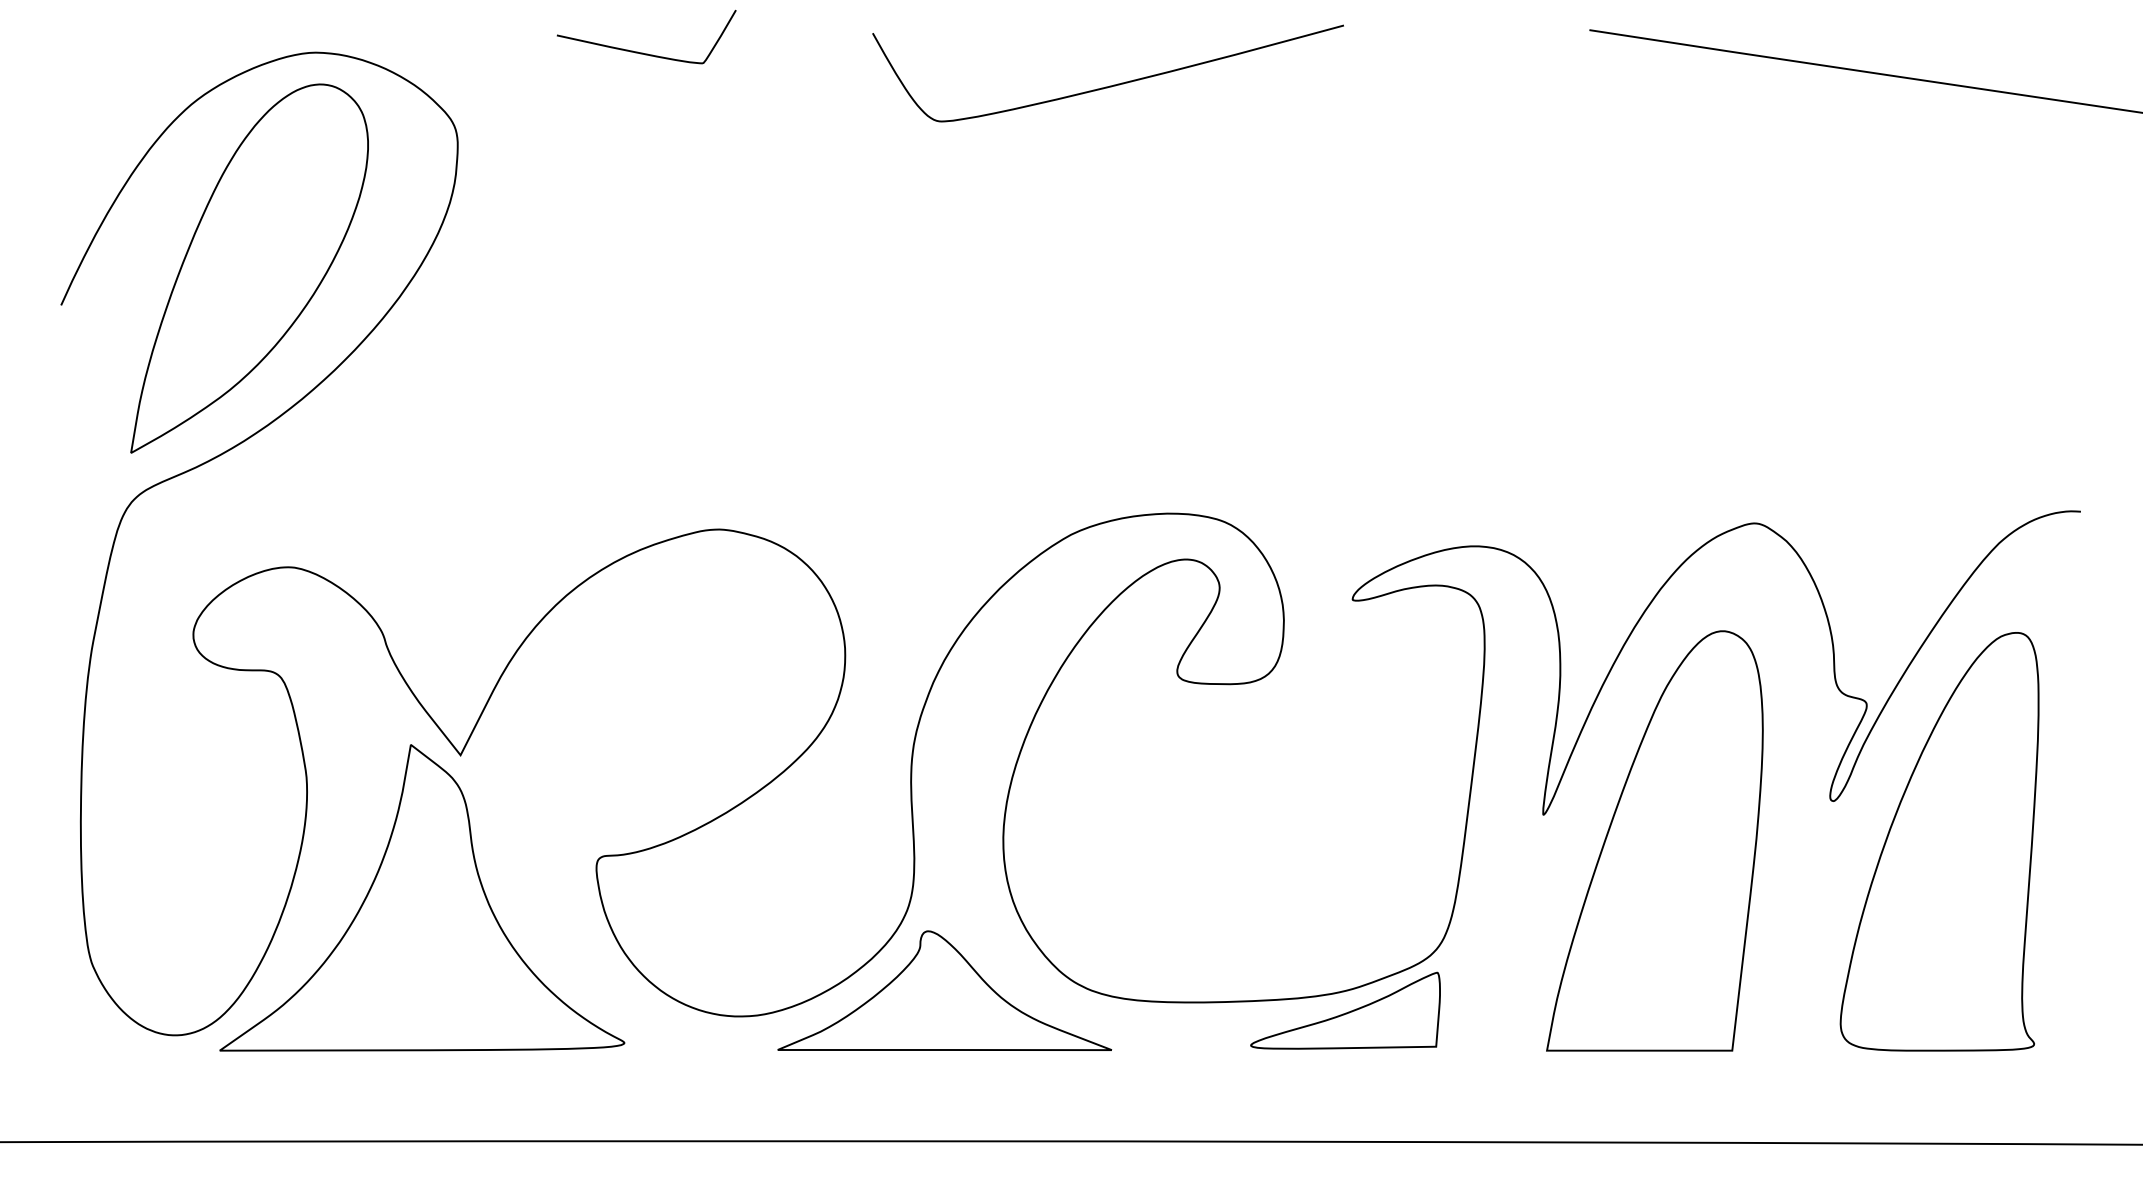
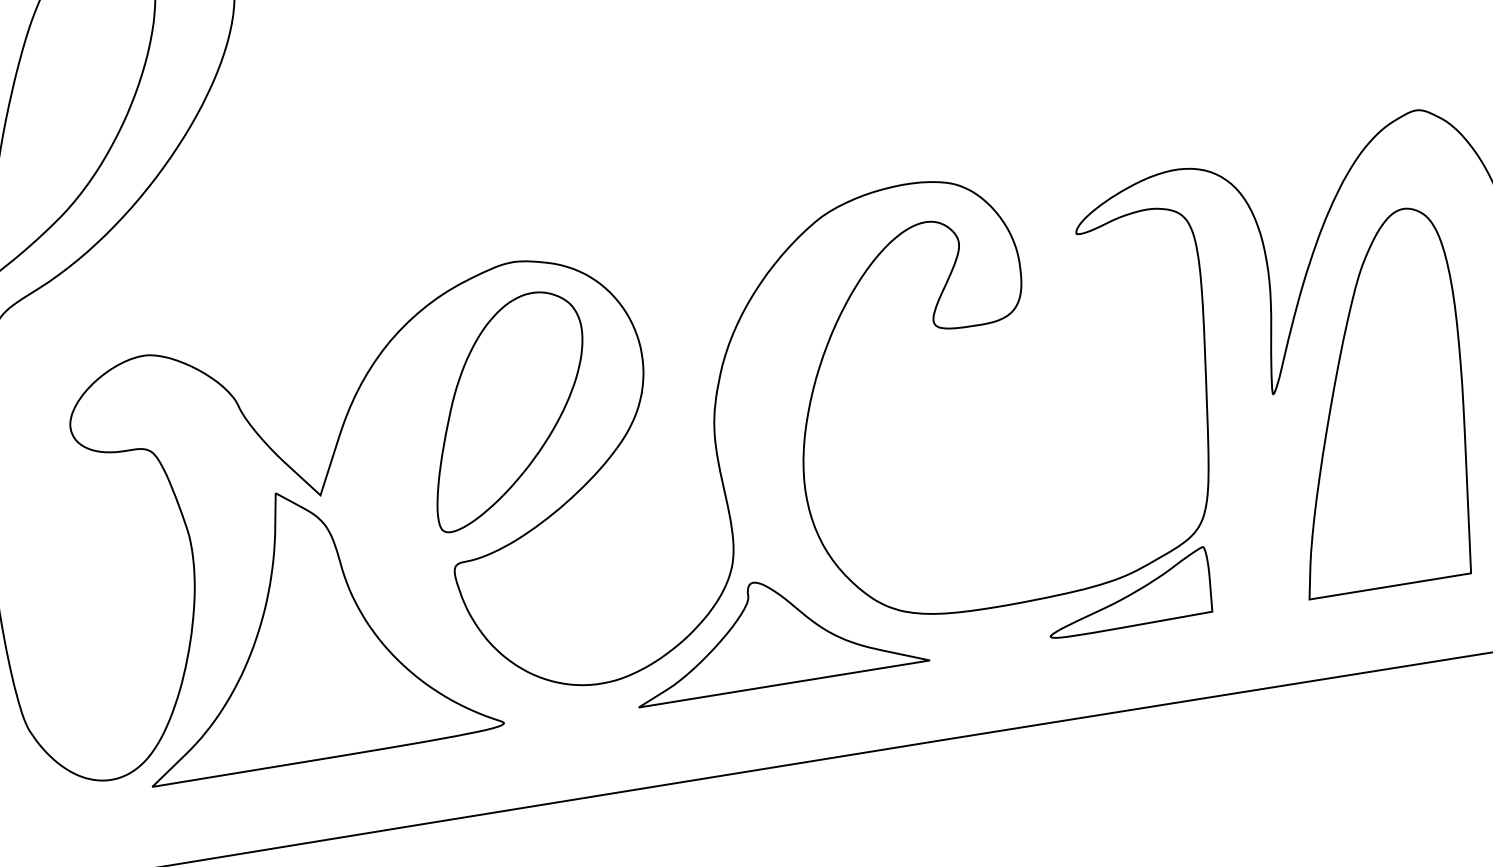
part: (685, 693) -> (507, 409), added

